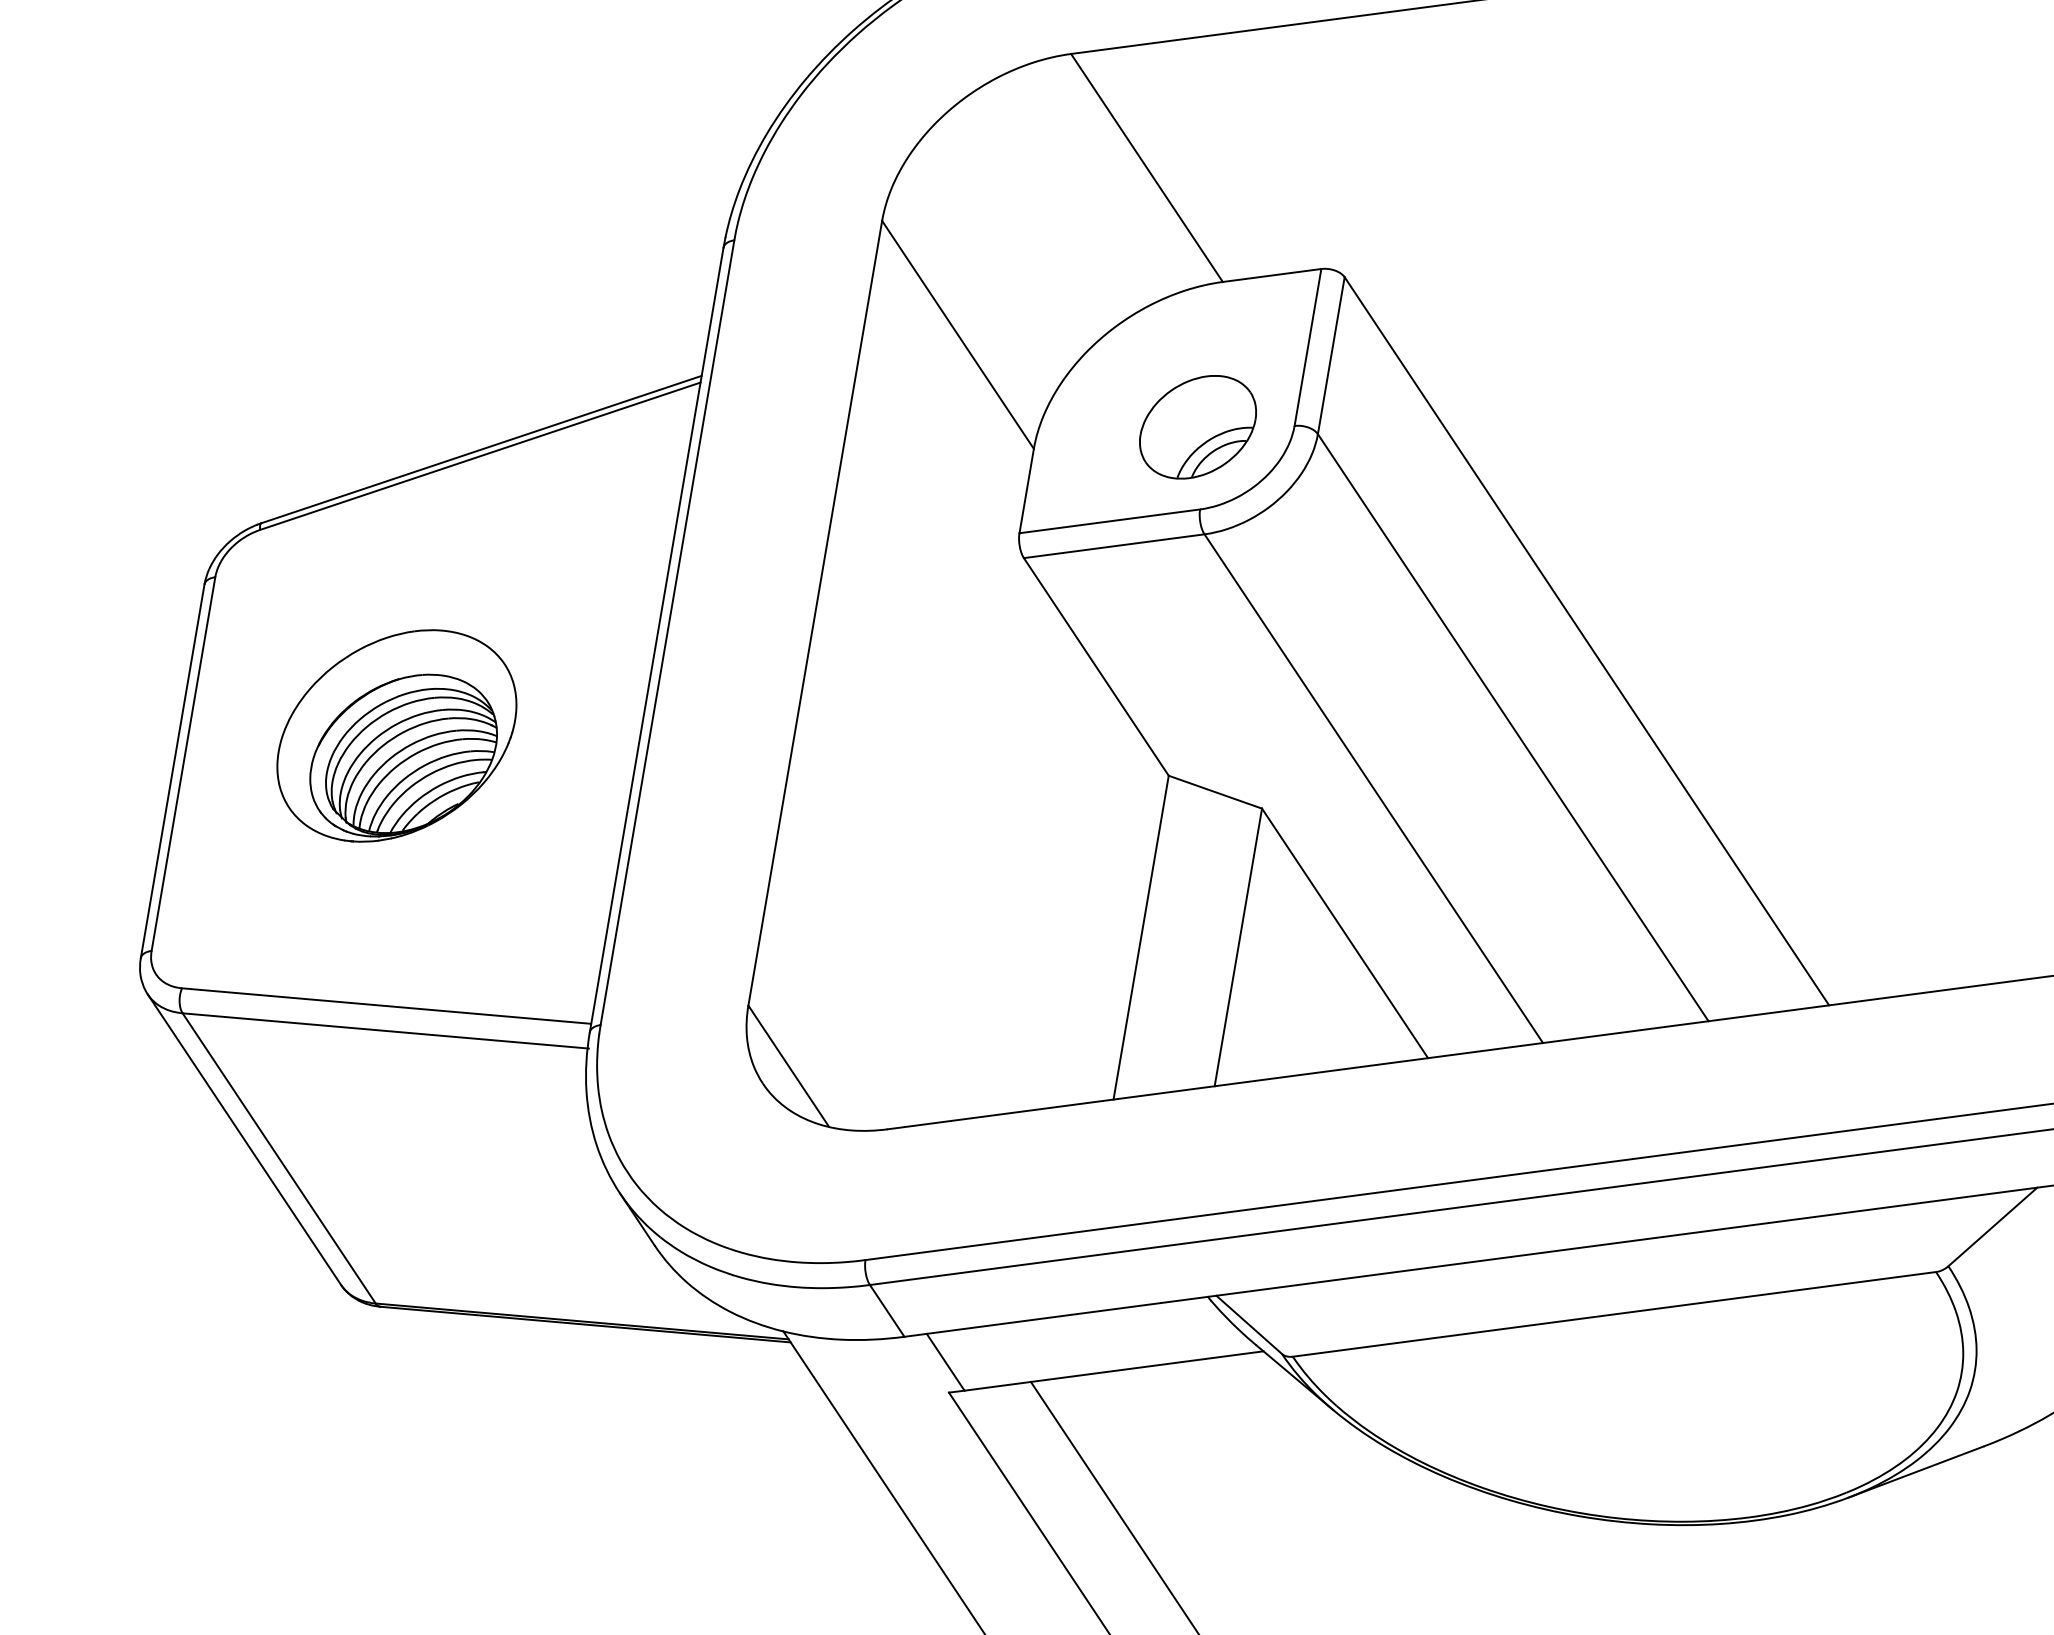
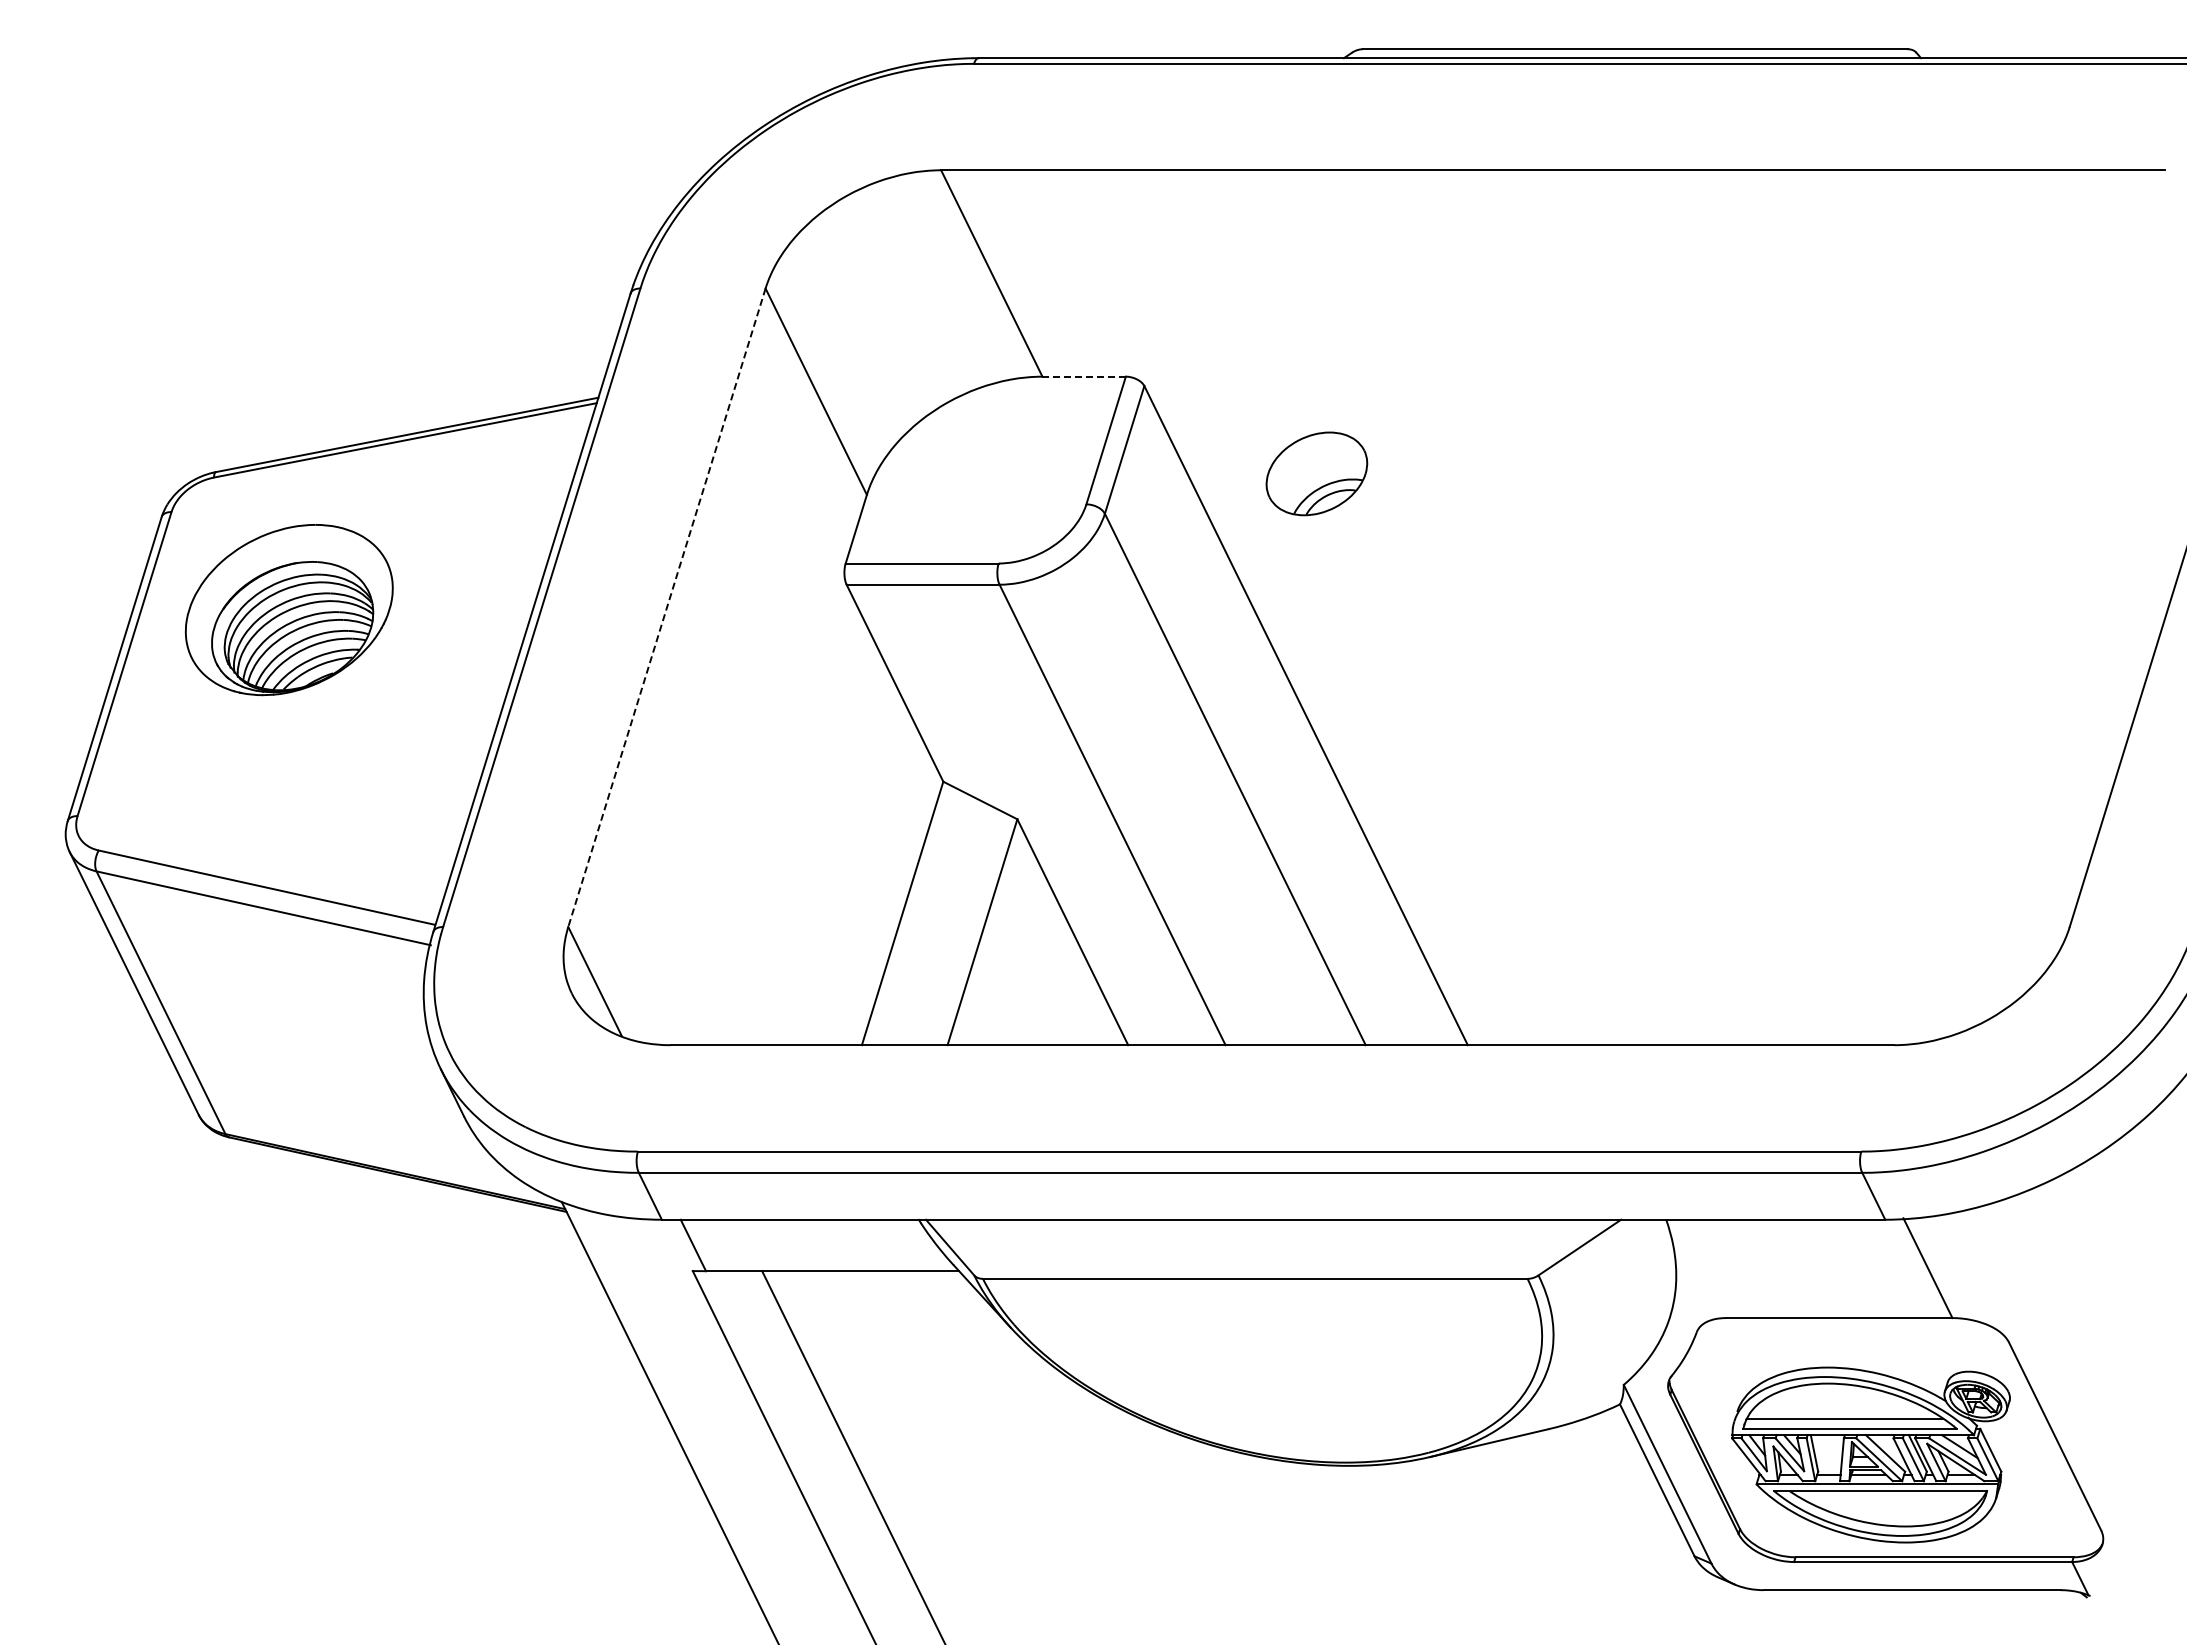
line: (1272, 275) -> (1084, 376), solid -> dashed
part: (1197, 426) -> (1316, 473), moved
line: (814, 614) -> (666, 608), solid -> dashed
part: (396, 736) -> (288, 610), moved

